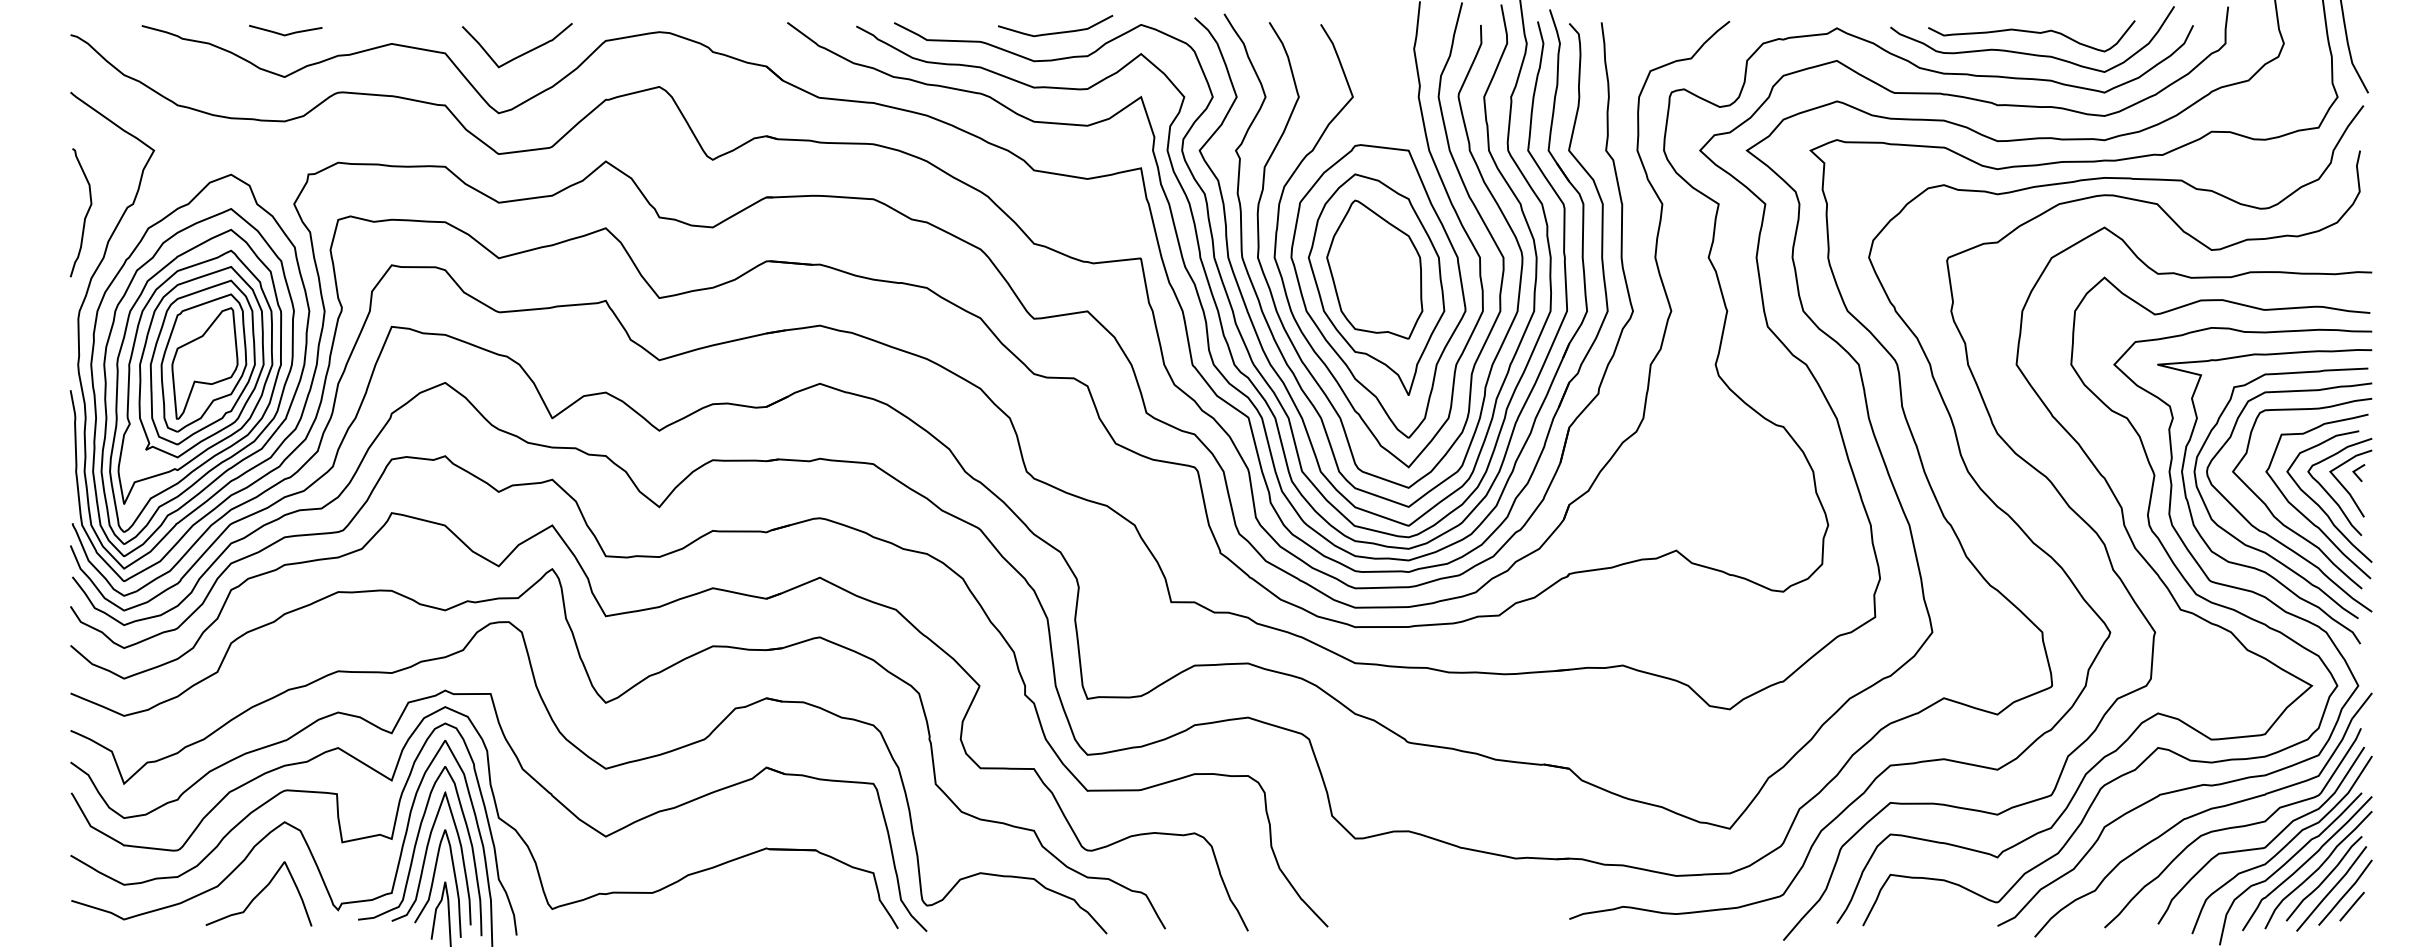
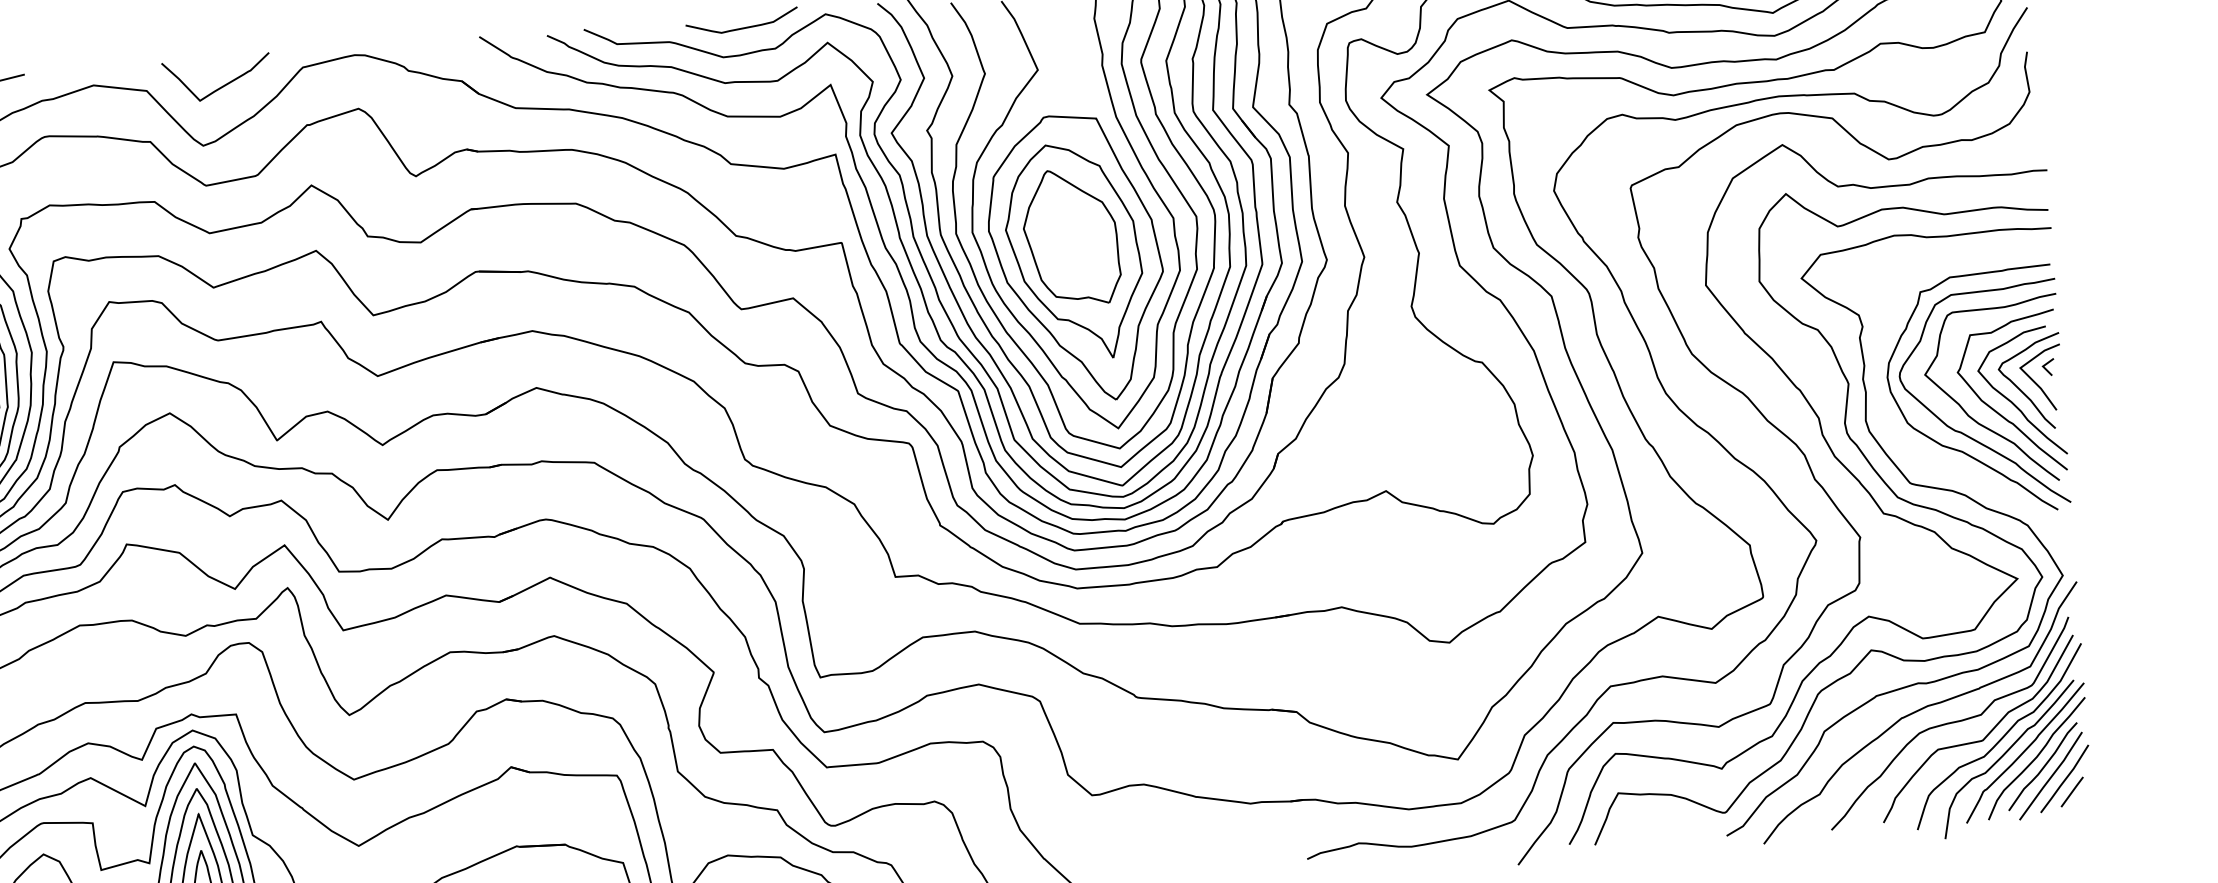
curve: (2248, 565) -> (1946, 465), removed

